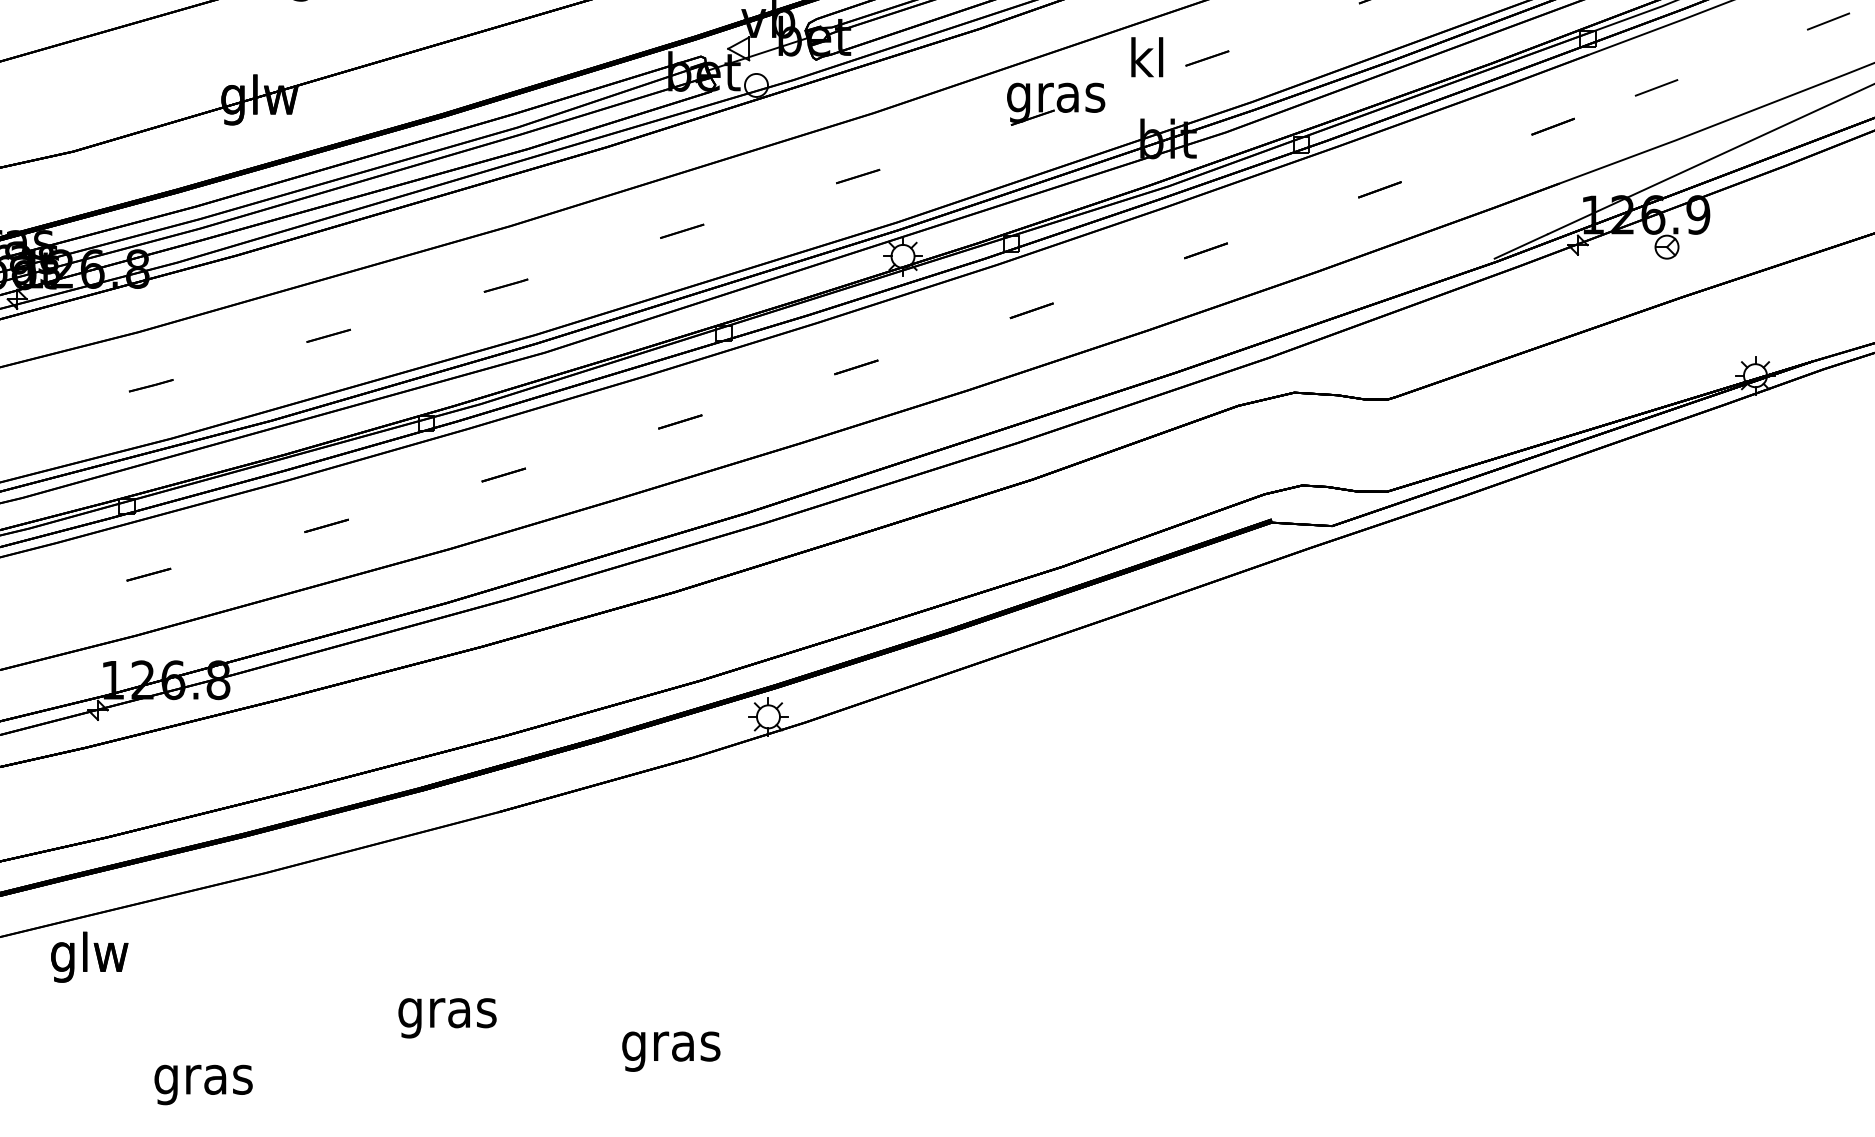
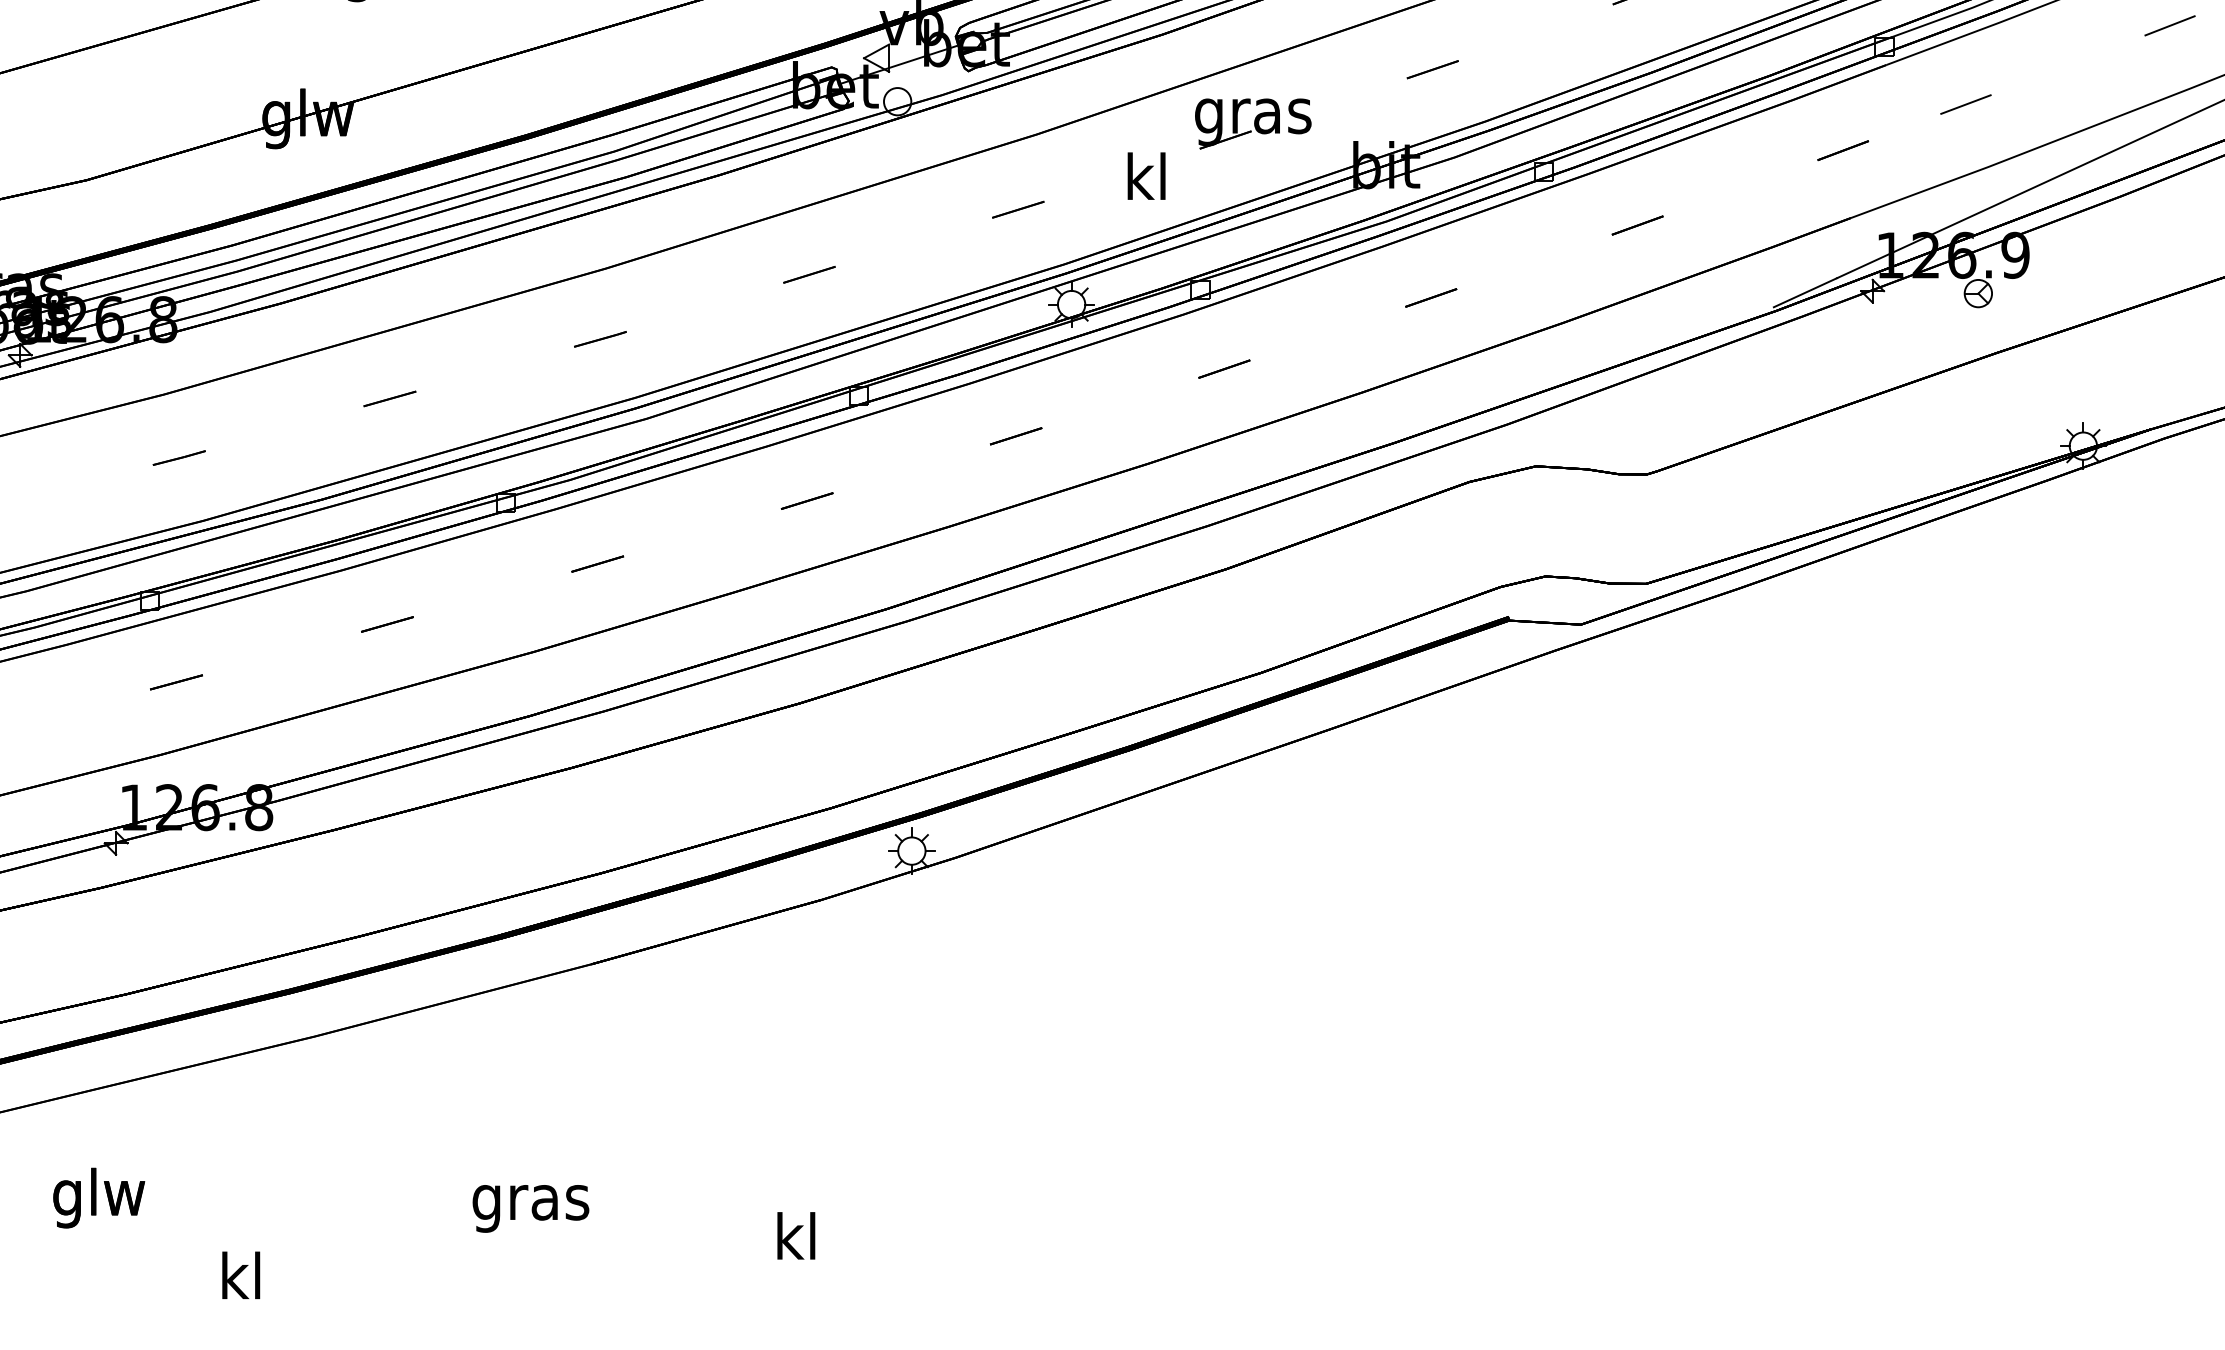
text: (1147, 57) -> (1146, 176), moved
text: (89, 956) -> (98, 1197), moved
text: (671, 1046) -> (796, 1242), gras -> kl
text: (203, 1079) -> (241, 1281), gras -> kl

